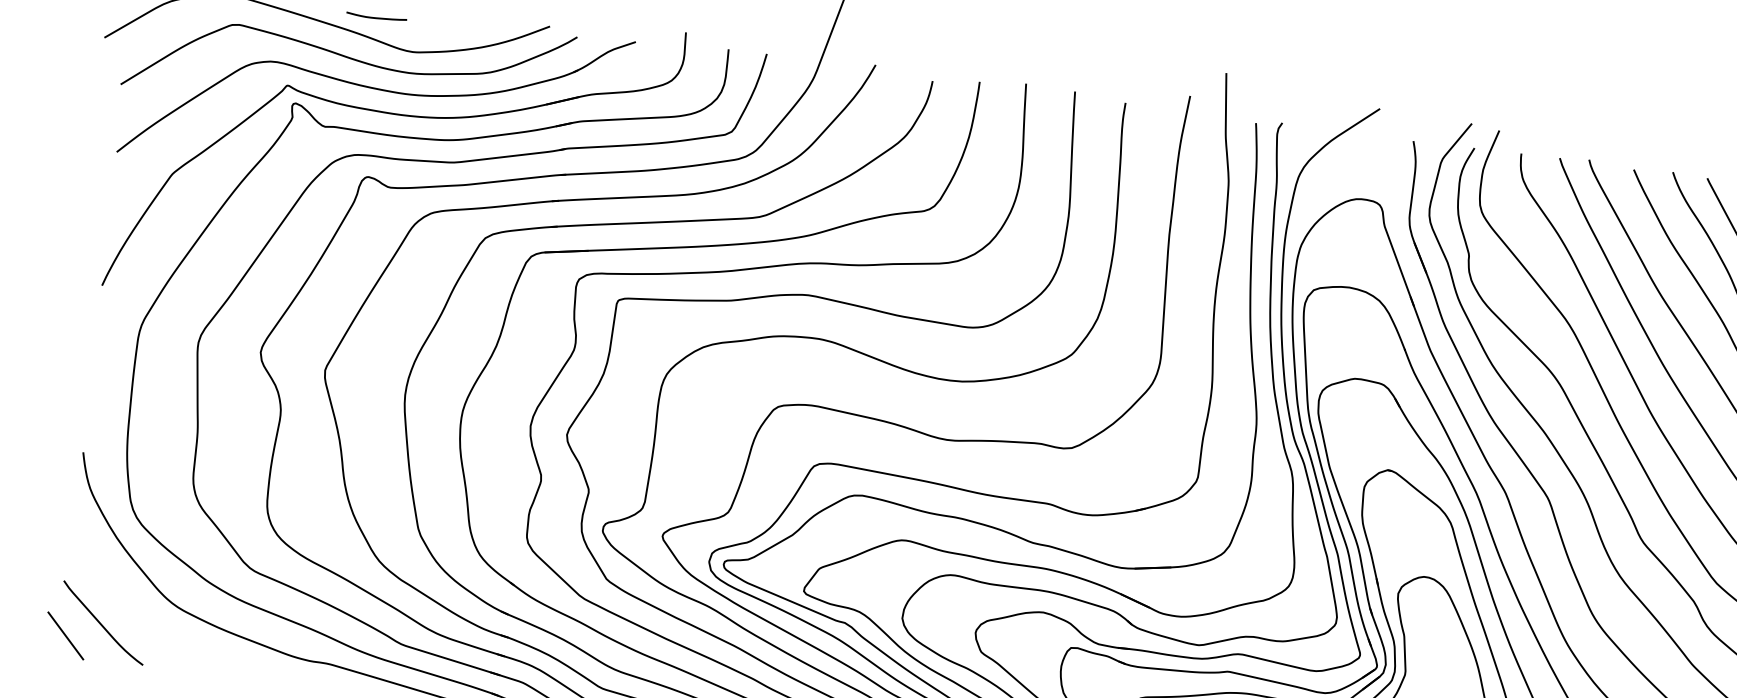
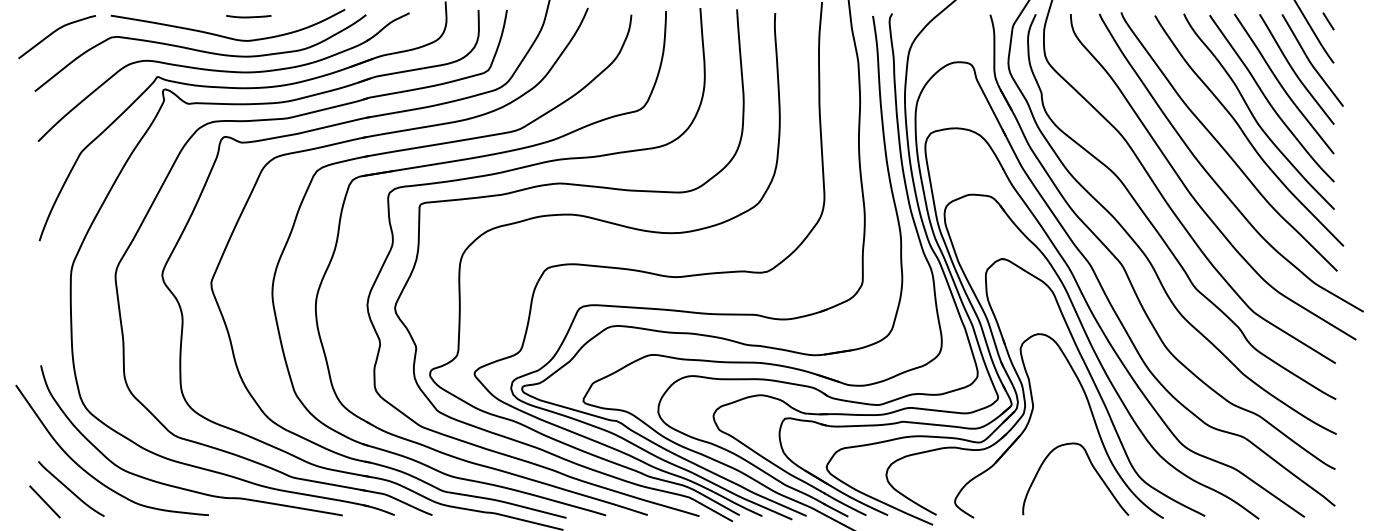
line: (376, 16) -> (248, 16), moved
curve: (132, 606) -> (91, 474), added

